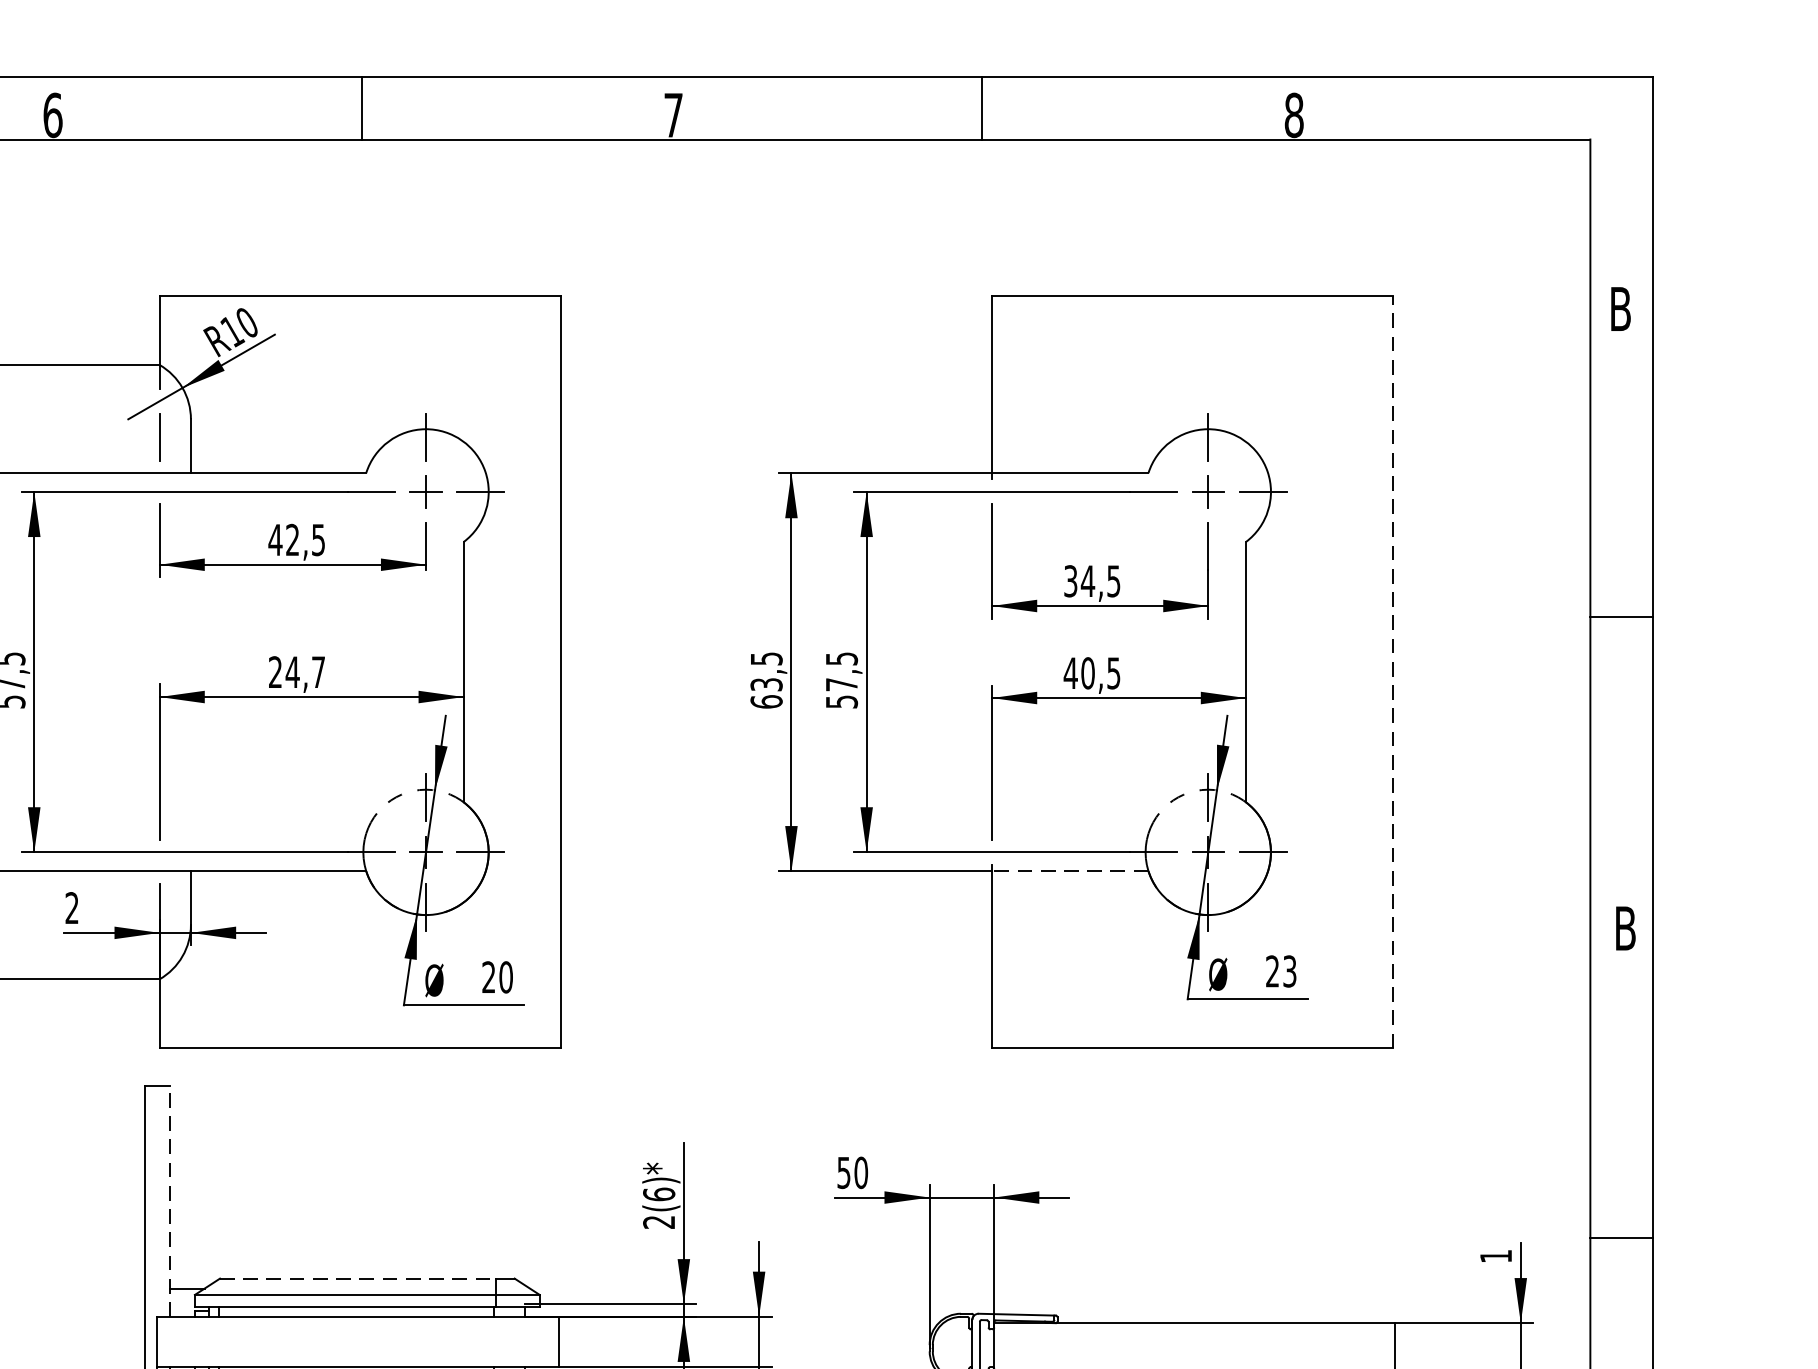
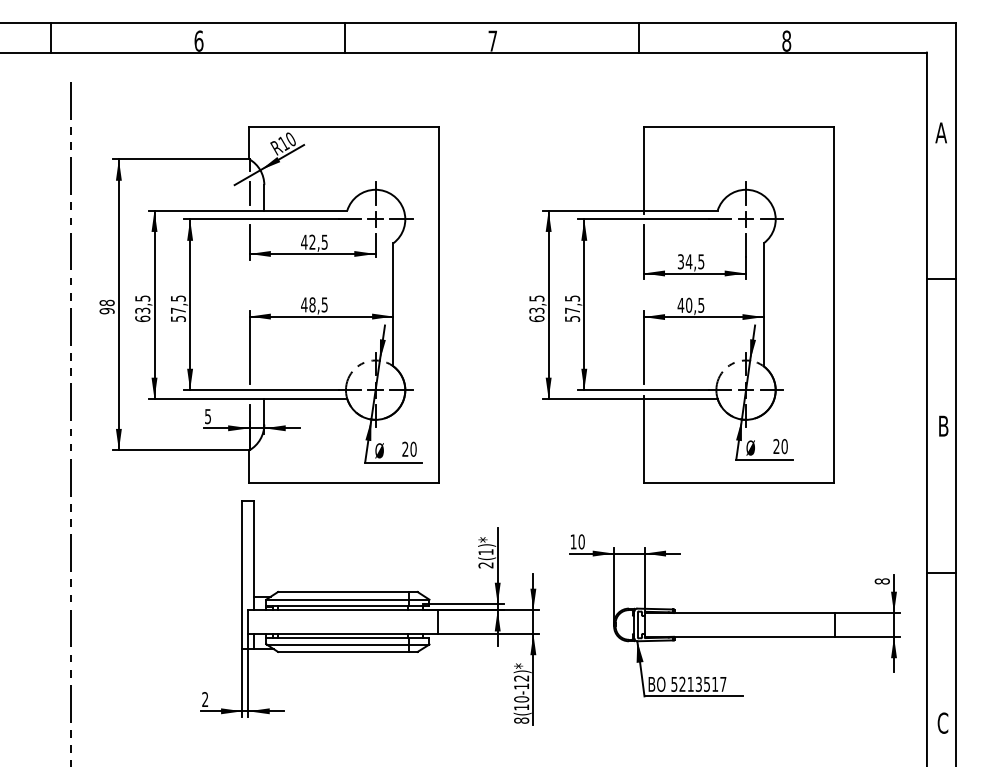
text: (1618, 308) -> (940, 132), B -> A
text: (296, 671) -> (314, 304), 24,7 -> 48,5
line: (1392, 671) -> (833, 304), dashed -> solid
line: (1069, 872) -> (680, 399), dashed -> solid
text: (70, 908) -> (207, 416), 2 -> 5
text: (1289, 971) -> (784, 446), 23 -> 20
text: (843, 1171) -> (573, 541), 50 -> 10
text: (658, 1193) -> (485, 551), 2(6)* -> 2(1)*
line: (170, 1201) -> (254, 555), dashed -> solid
text: (1494, 1256) -> (881, 581), 1 -> 8
line: (358, 1277) -> (343, 591), dashed -> solid

